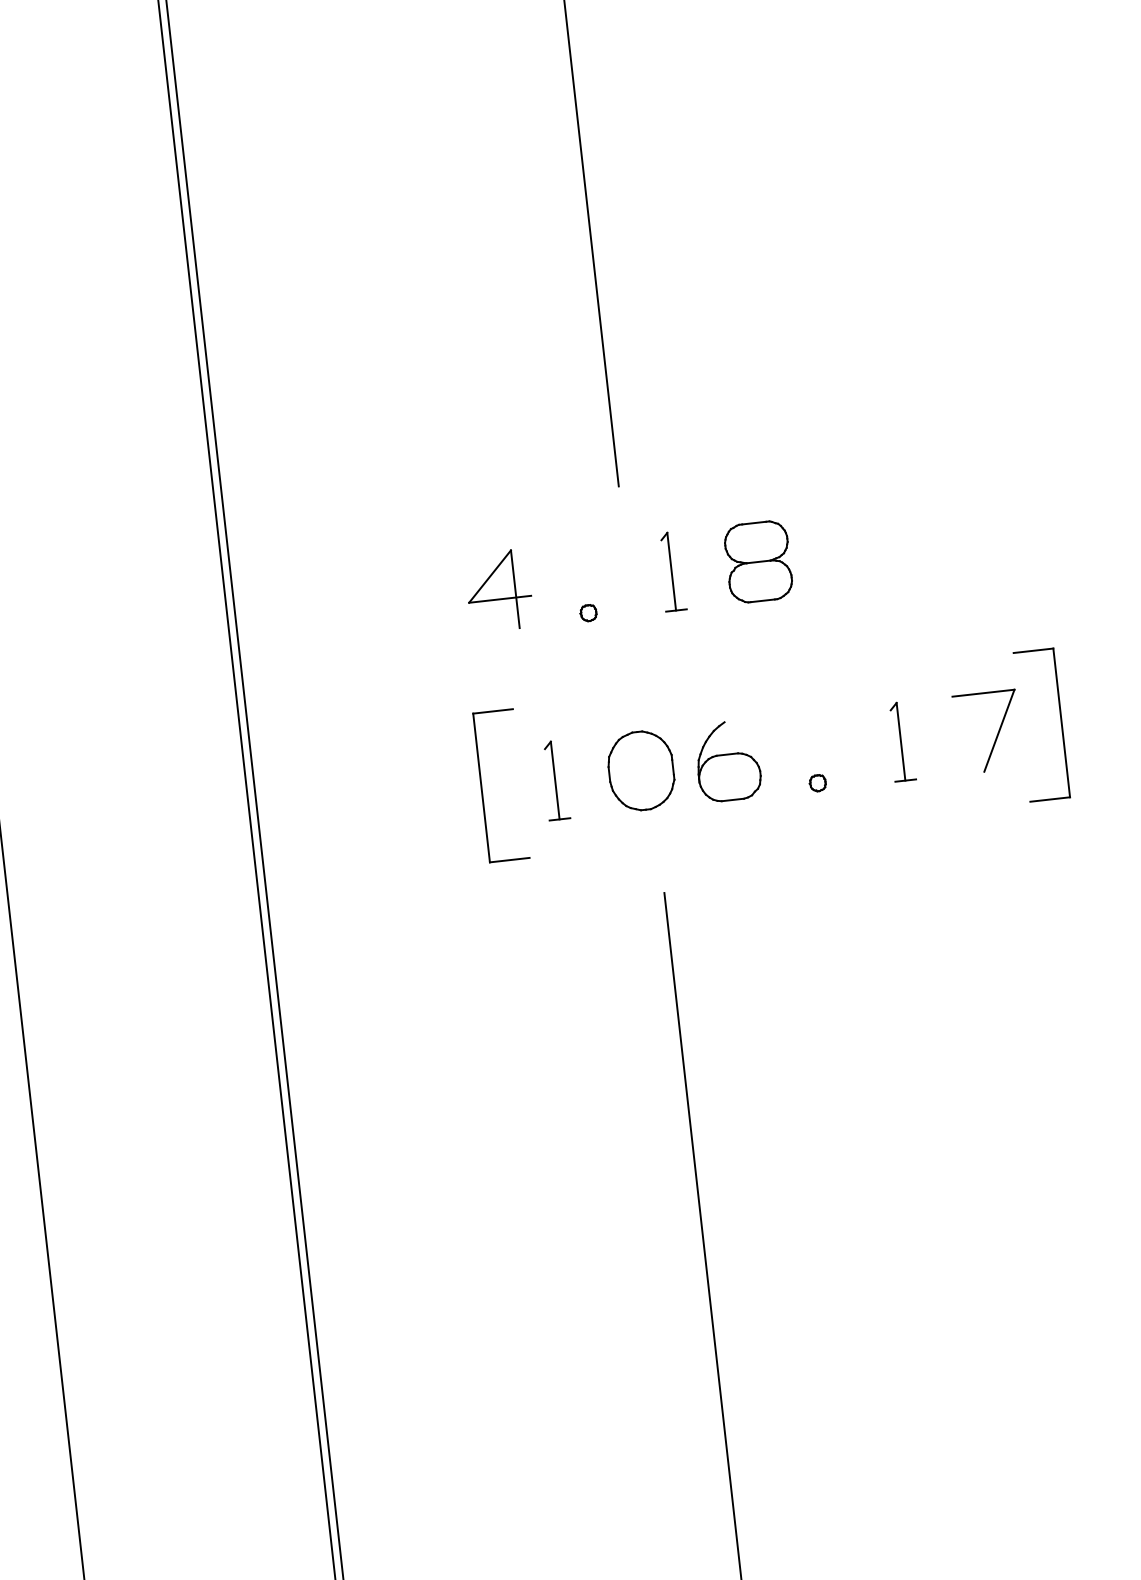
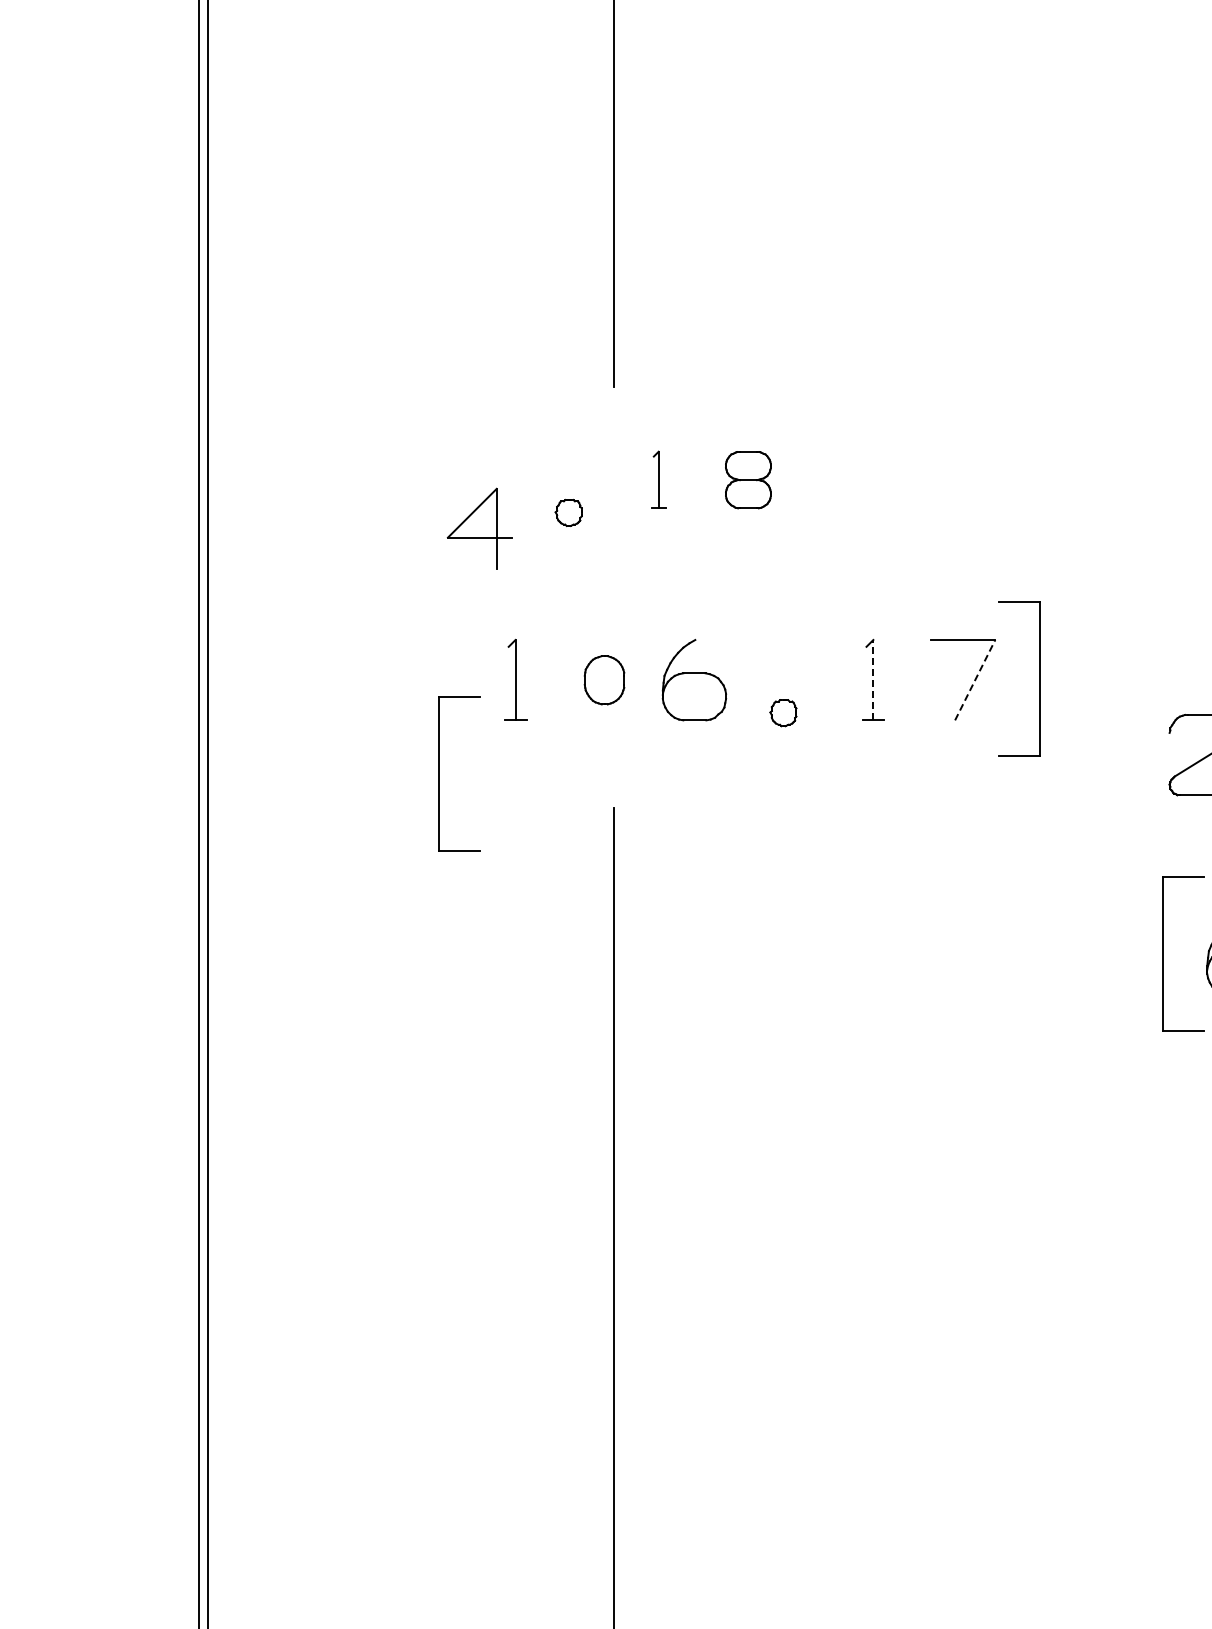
part: (758, 562) -> (748, 480), size x0.7
part: (671, 571) -> (658, 479), size x0.7
part: (498, 590) -> (479, 528), moved
part: (588, 612) -> (568, 512), size x1.6
line: (999, 731) -> (975, 680), solid -> dashed
line: (901, 741) -> (873, 679), solid -> dashed
part: (641, 771) -> (604, 680), size x0.6
part: (817, 782) -> (783, 712), size x1.6
part: (481, 787) -> (439, 773), moved

